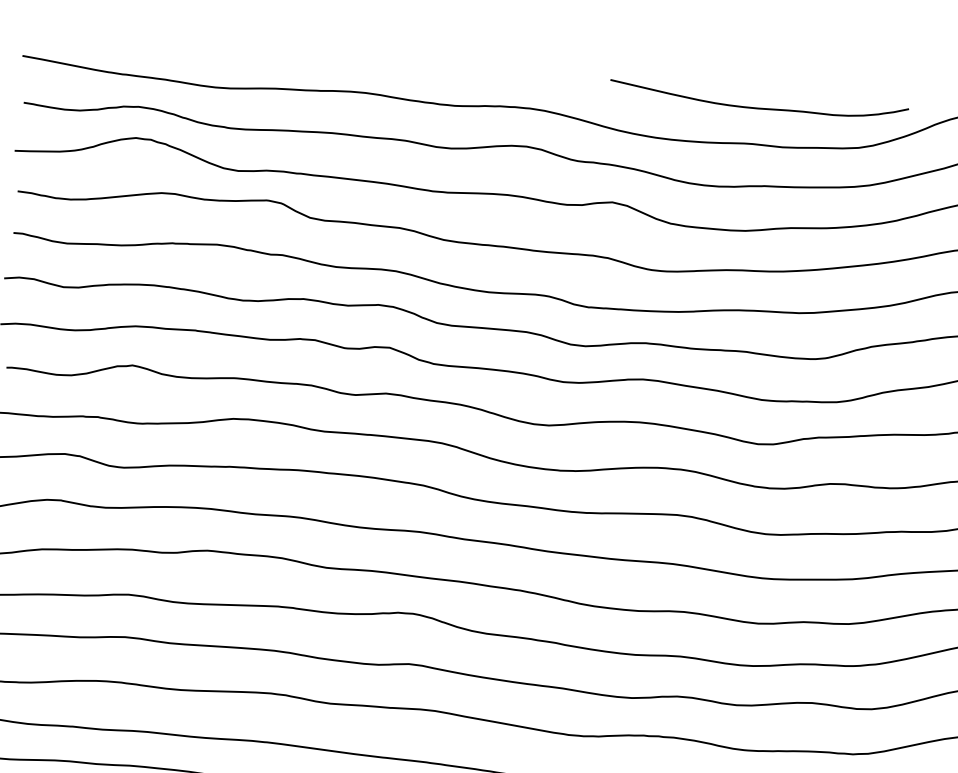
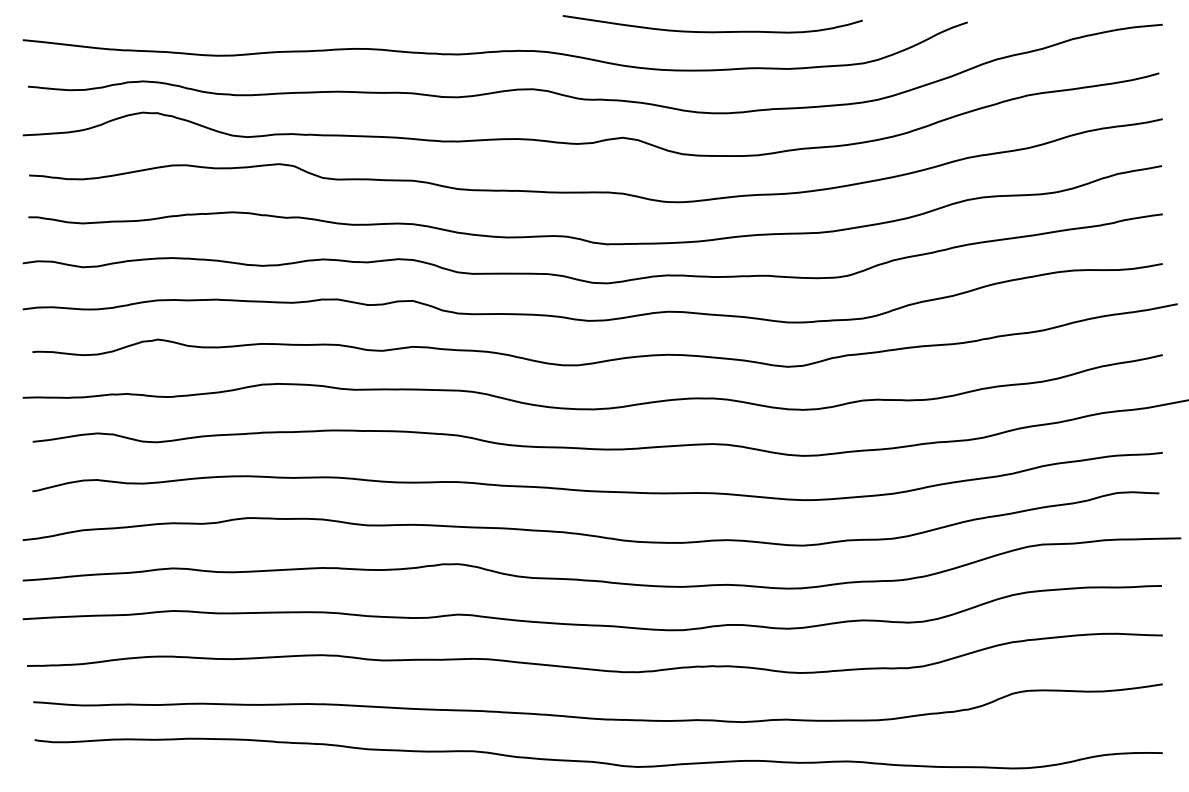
curve: (758, 107) -> (712, 31), moved

